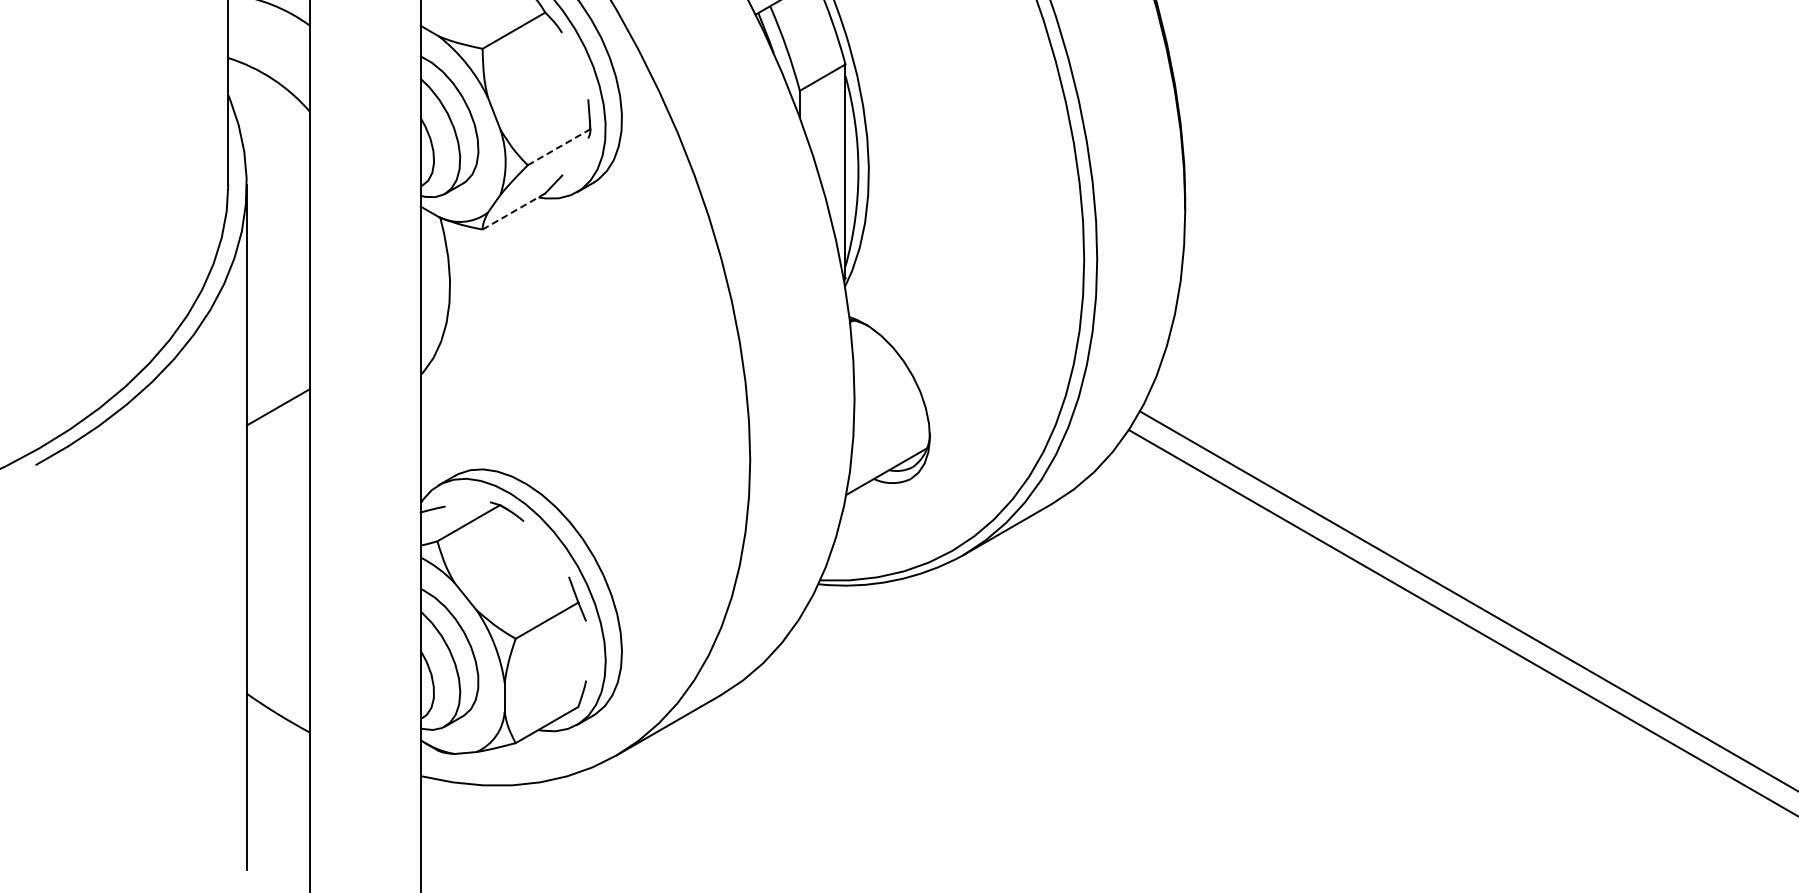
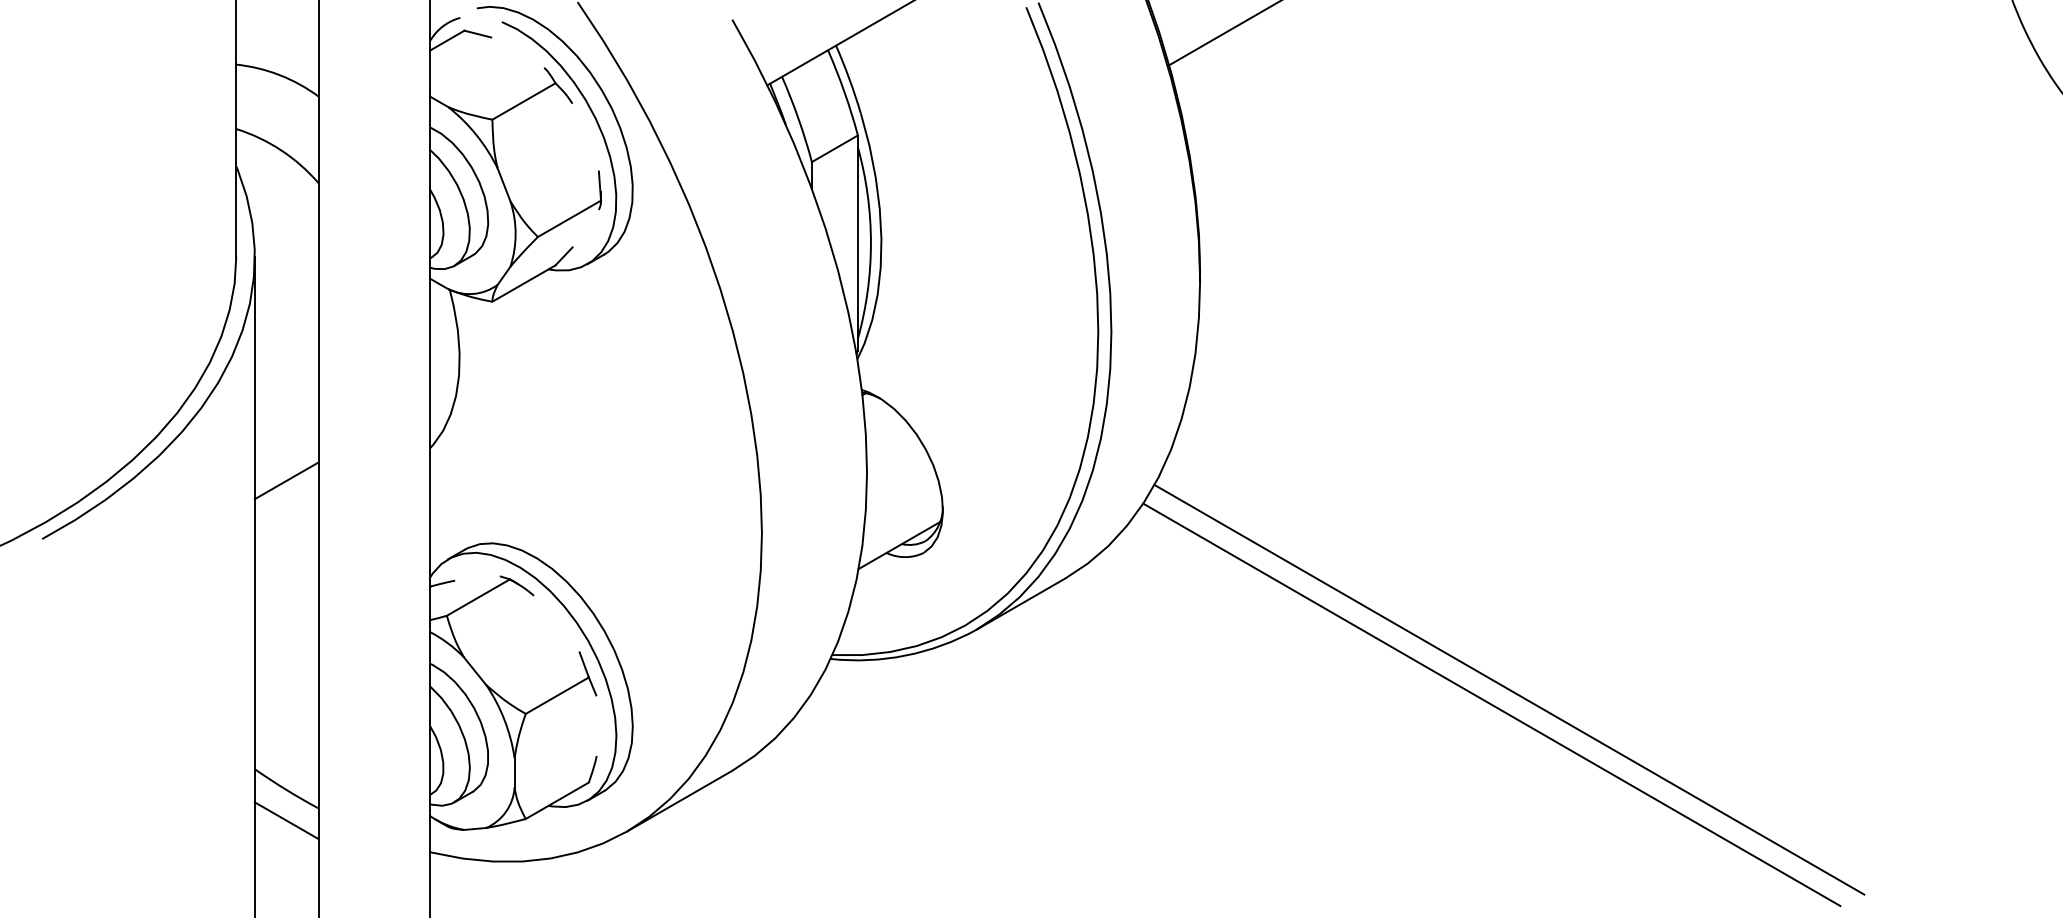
line: (559, 146) -> (569, 218), dashed -> solid
line: (514, 211) -> (524, 283), dashed -> solid
line: (278, 744) -> (286, 820), added

